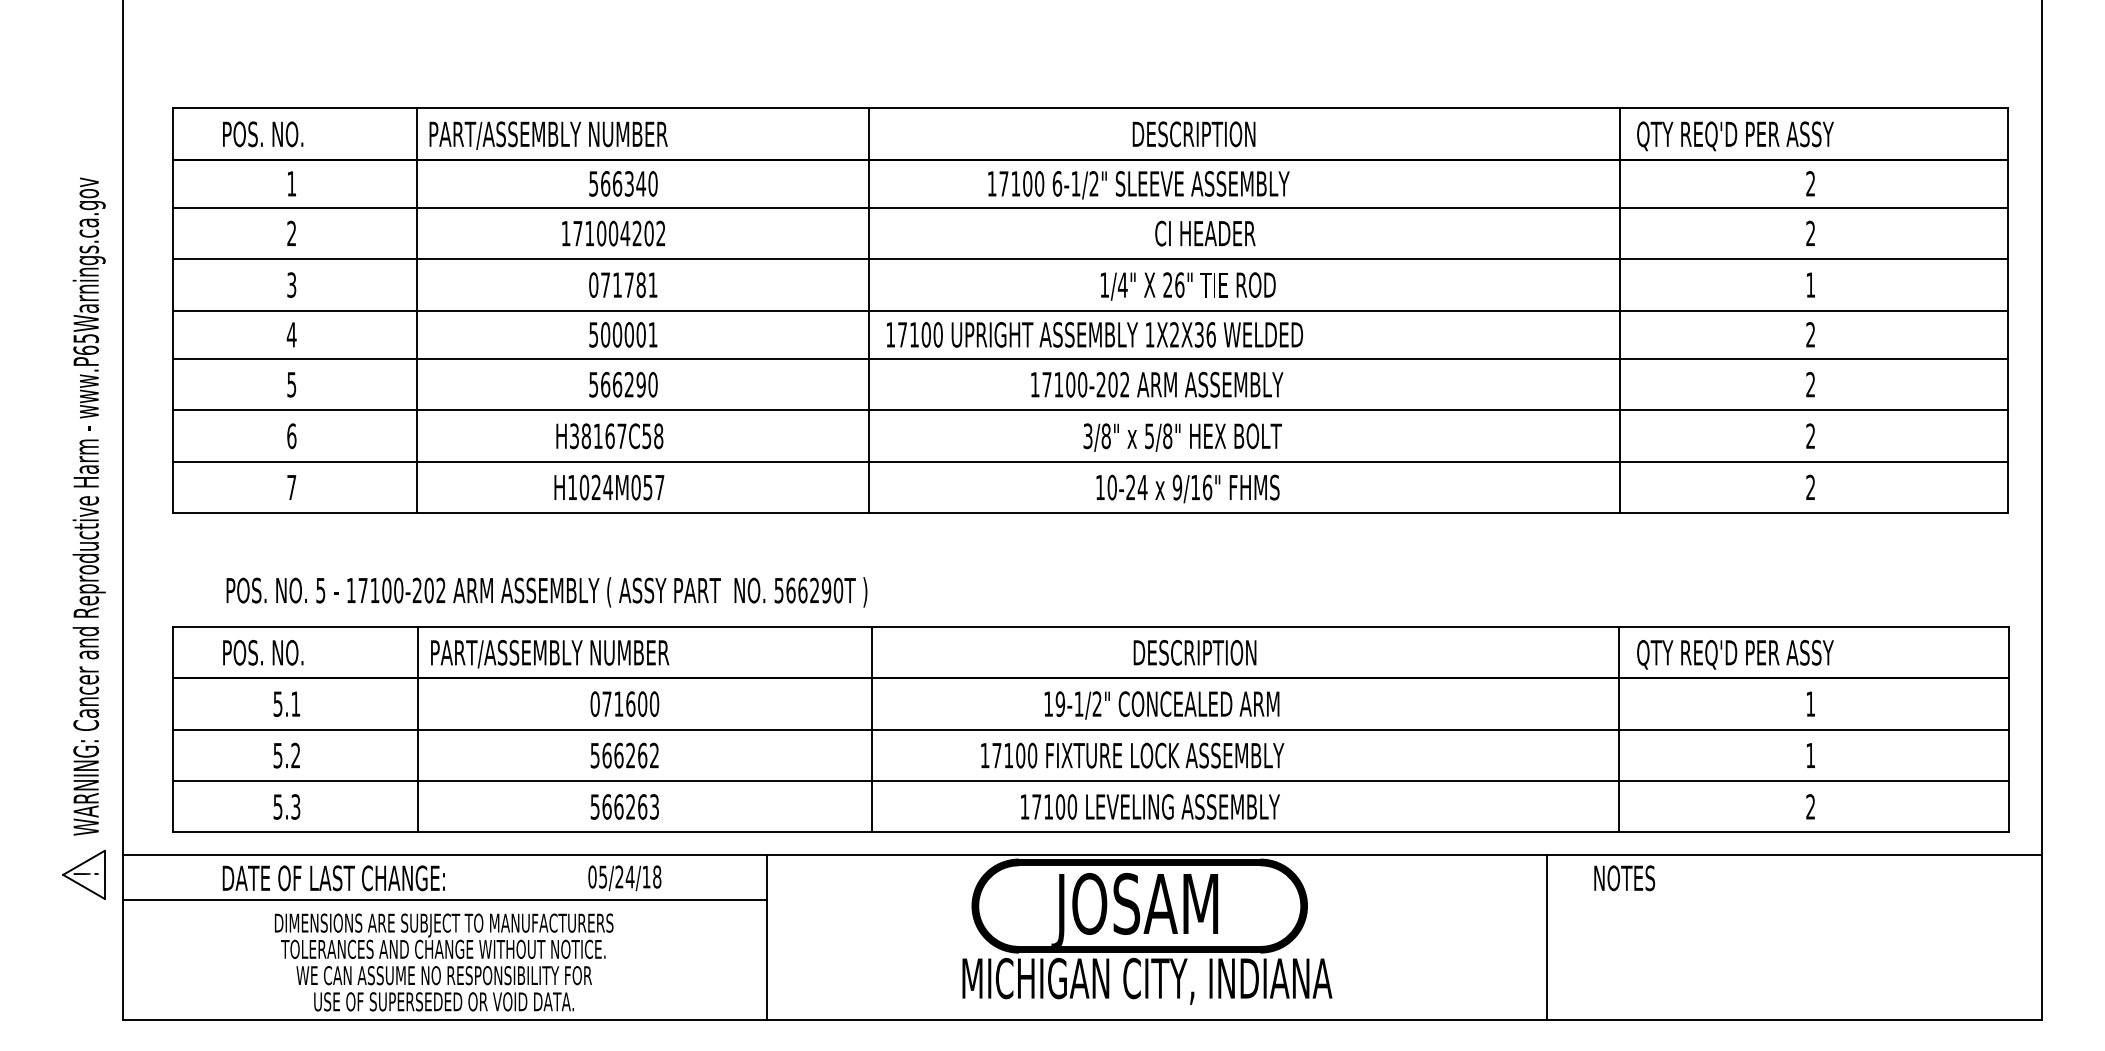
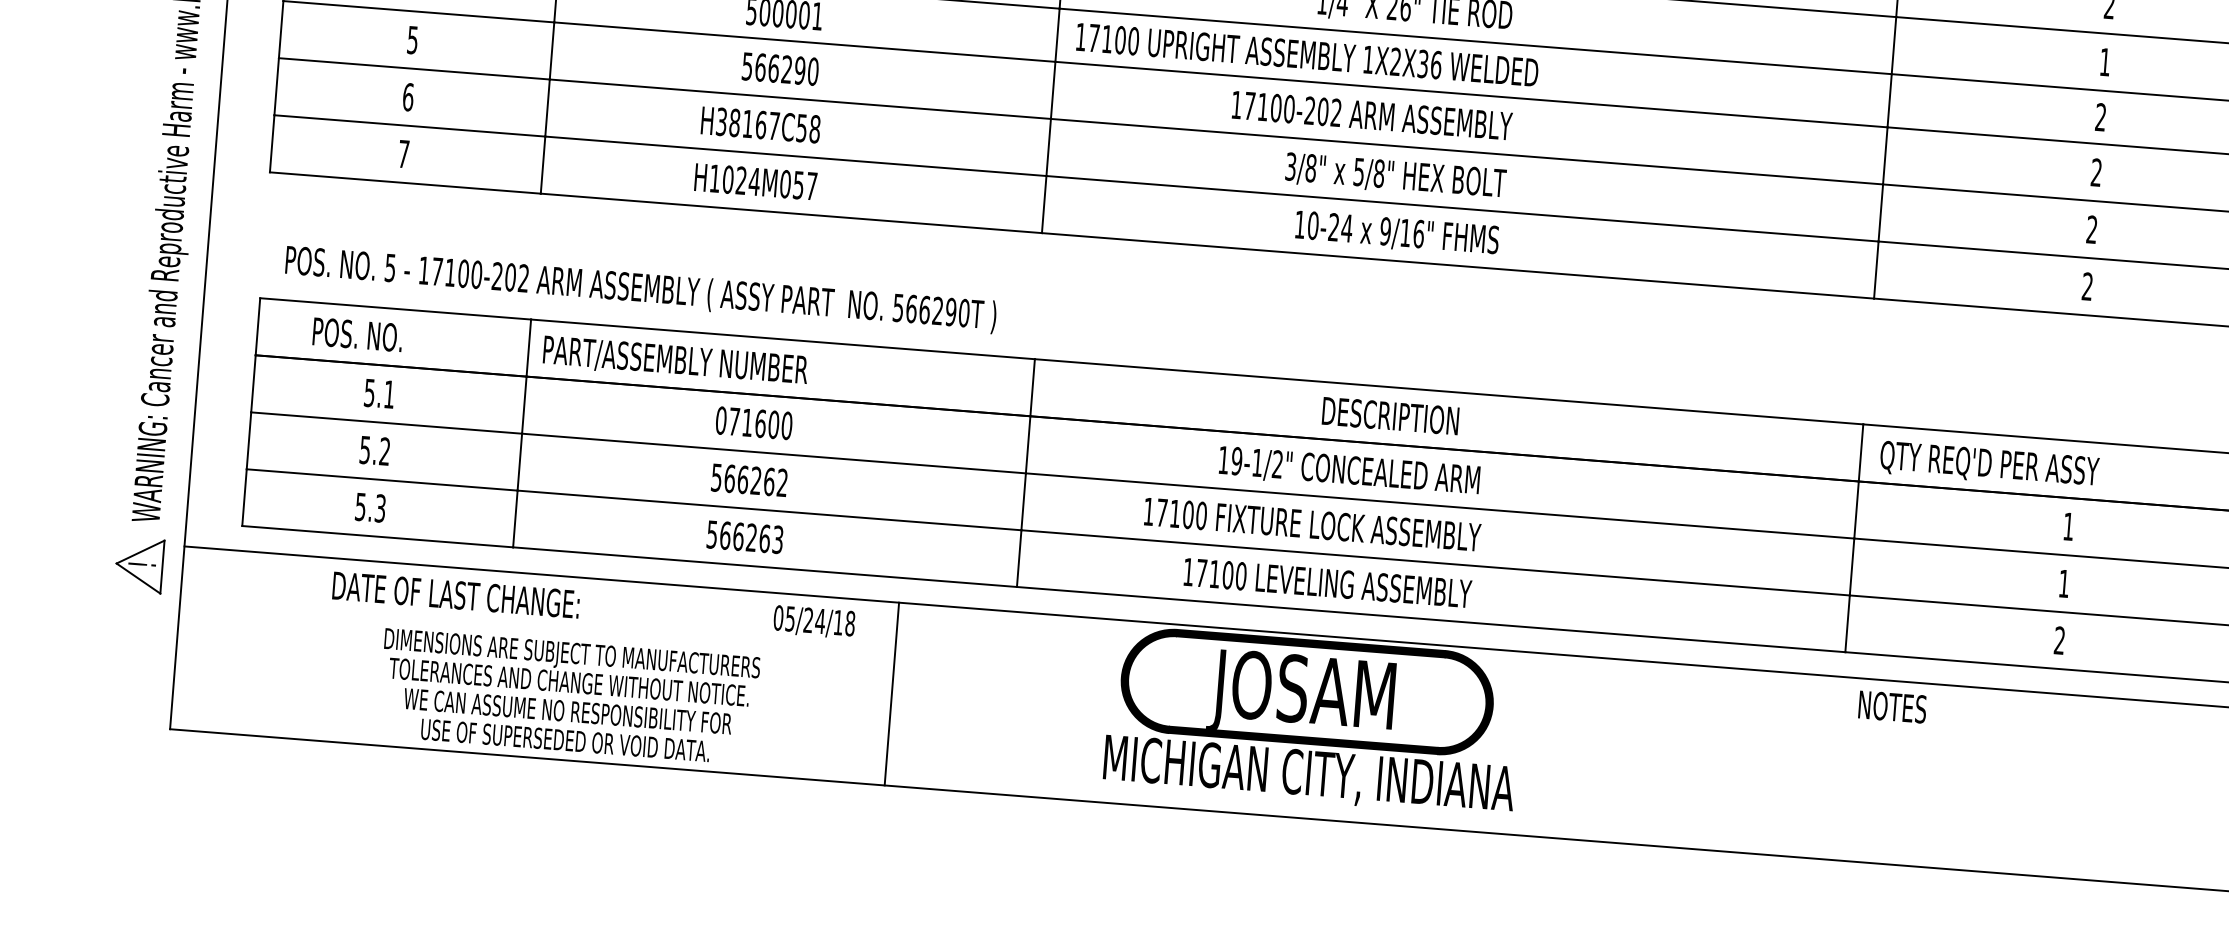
text: (546, 592) -> (640, 289), moved
text: (333, 878) -> (455, 595), moved
text: (624, 878) -> (813, 622), moved
text: (1624, 878) -> (1892, 707), moved
line: (444, 899) -> (537, 624), removed
line: (1547, 936) -> (1756, 761), removed
text: (444, 962) -> (569, 696), moved

